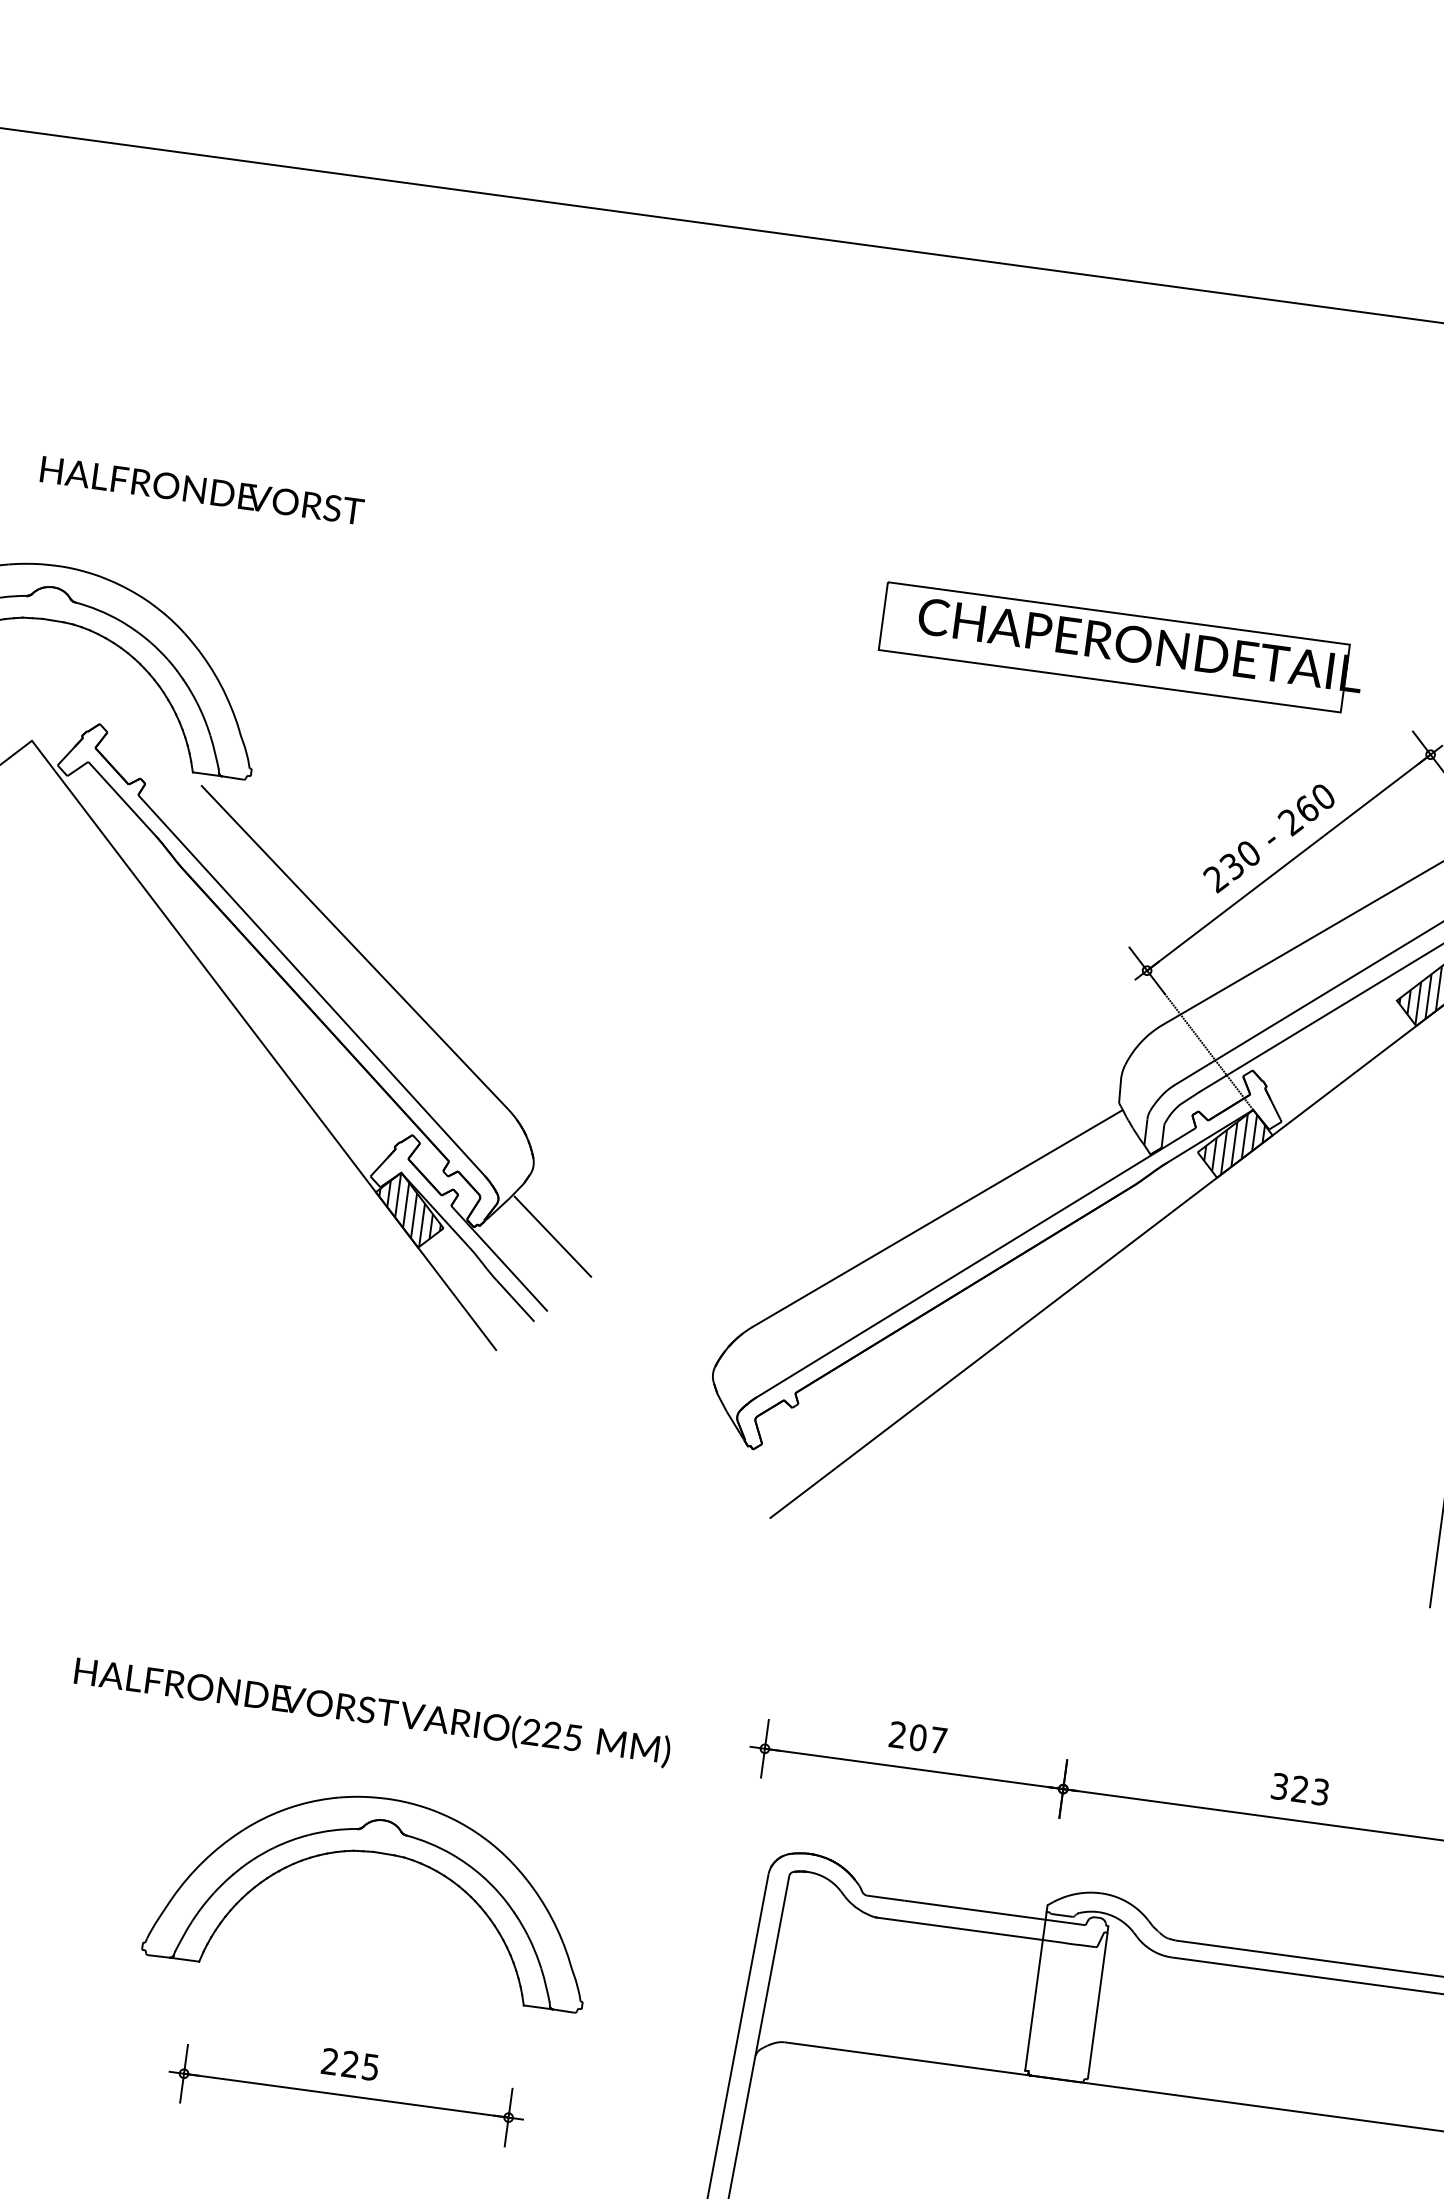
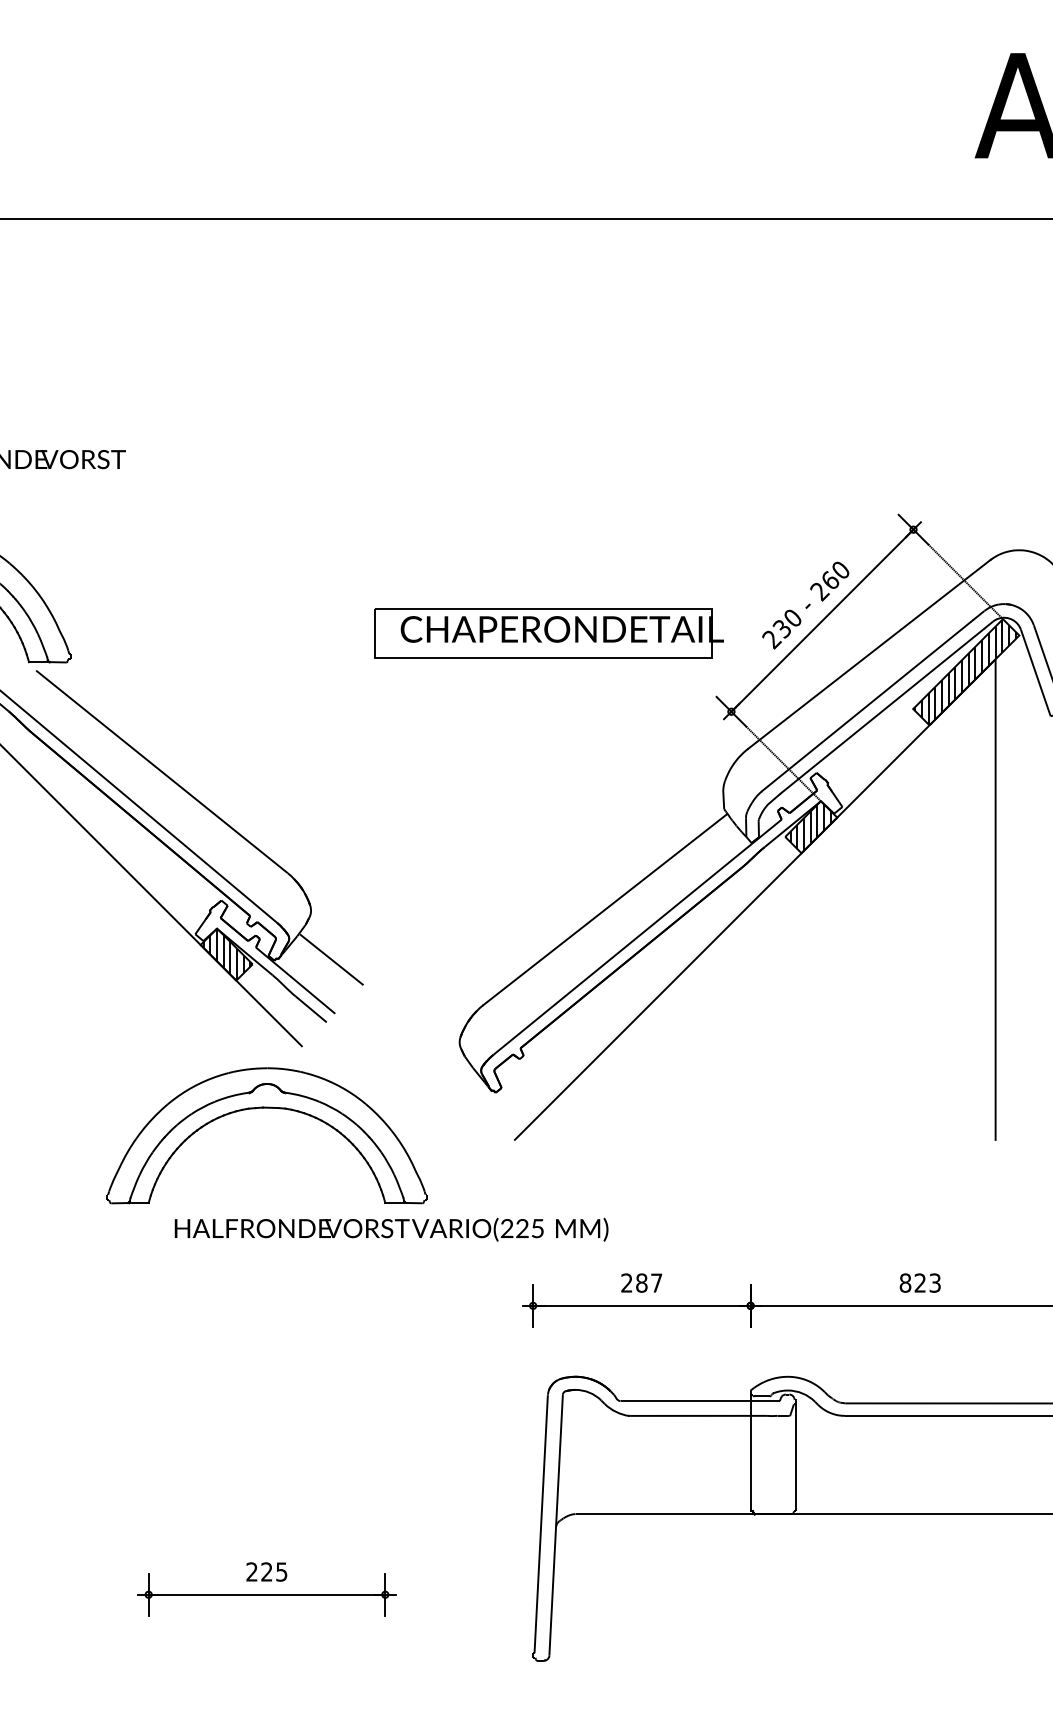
part: (1120, 648) -> (548, 633), moved
text: (372, 1711) -> (391, 1229), moved
text: (917, 1736) -> (641, 1282), 207 -> 287
text: (1280, 1785) -> (905, 1282), 323 -> 823
part: (378, 1853) -> (266, 1108), moved

